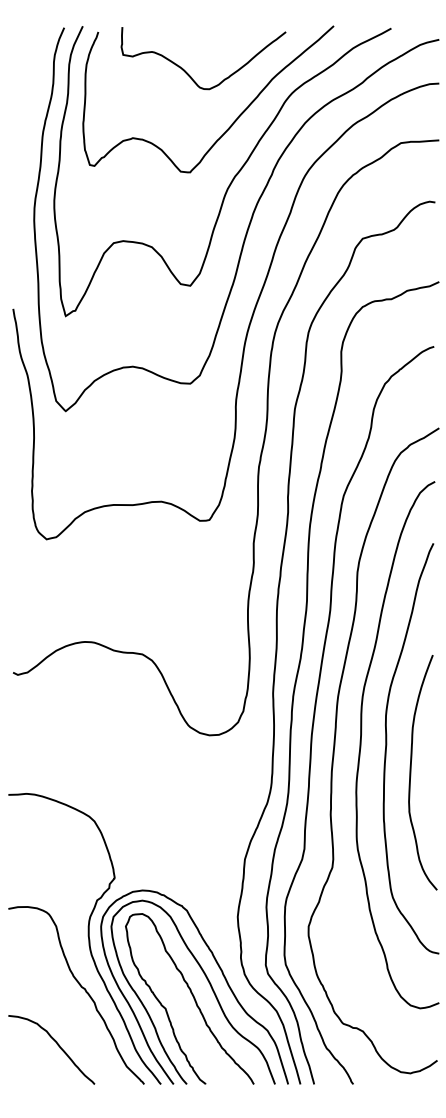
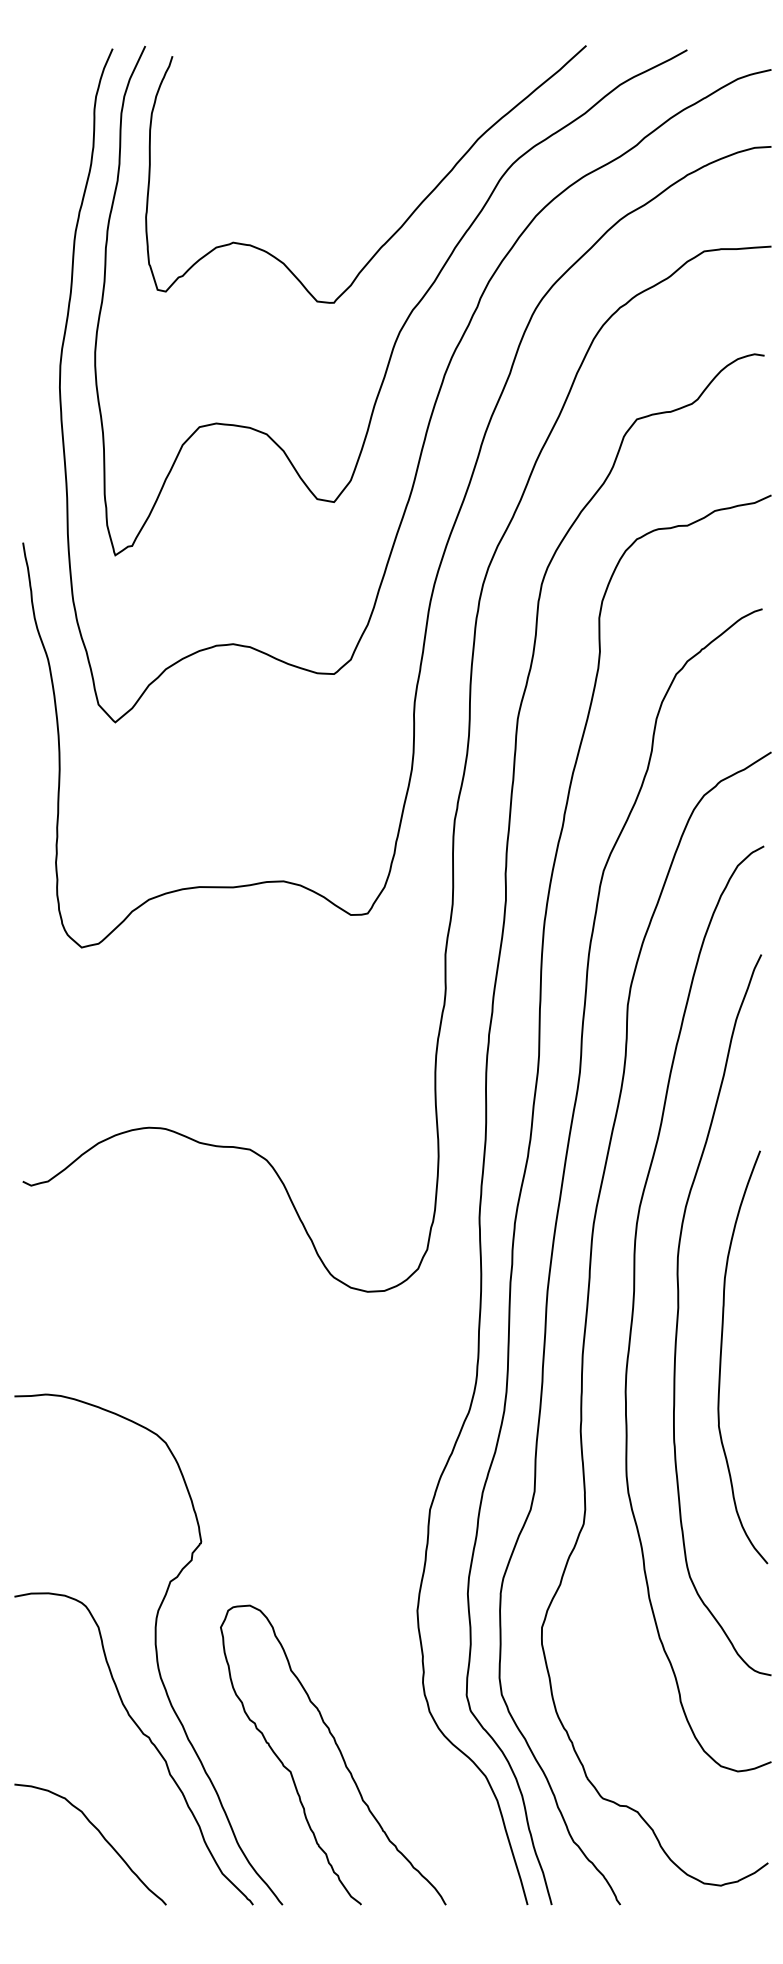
curve: (188, 73) -> (330, 129), removed
part: (206, 979) -> (362, 1720), removed

